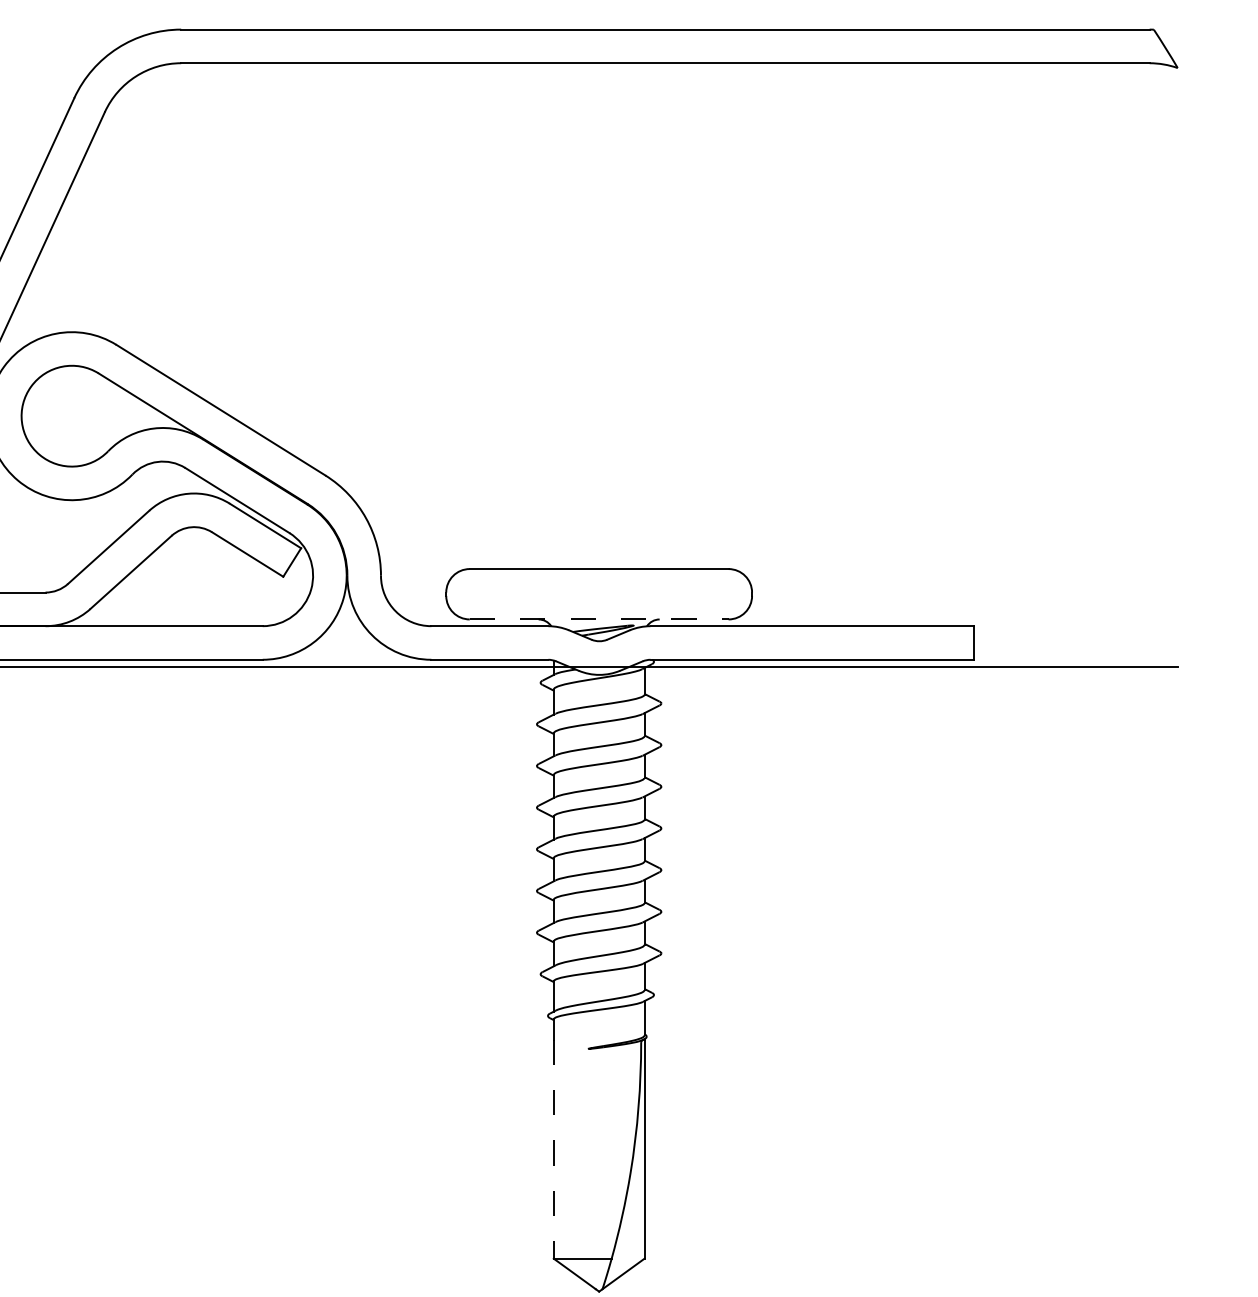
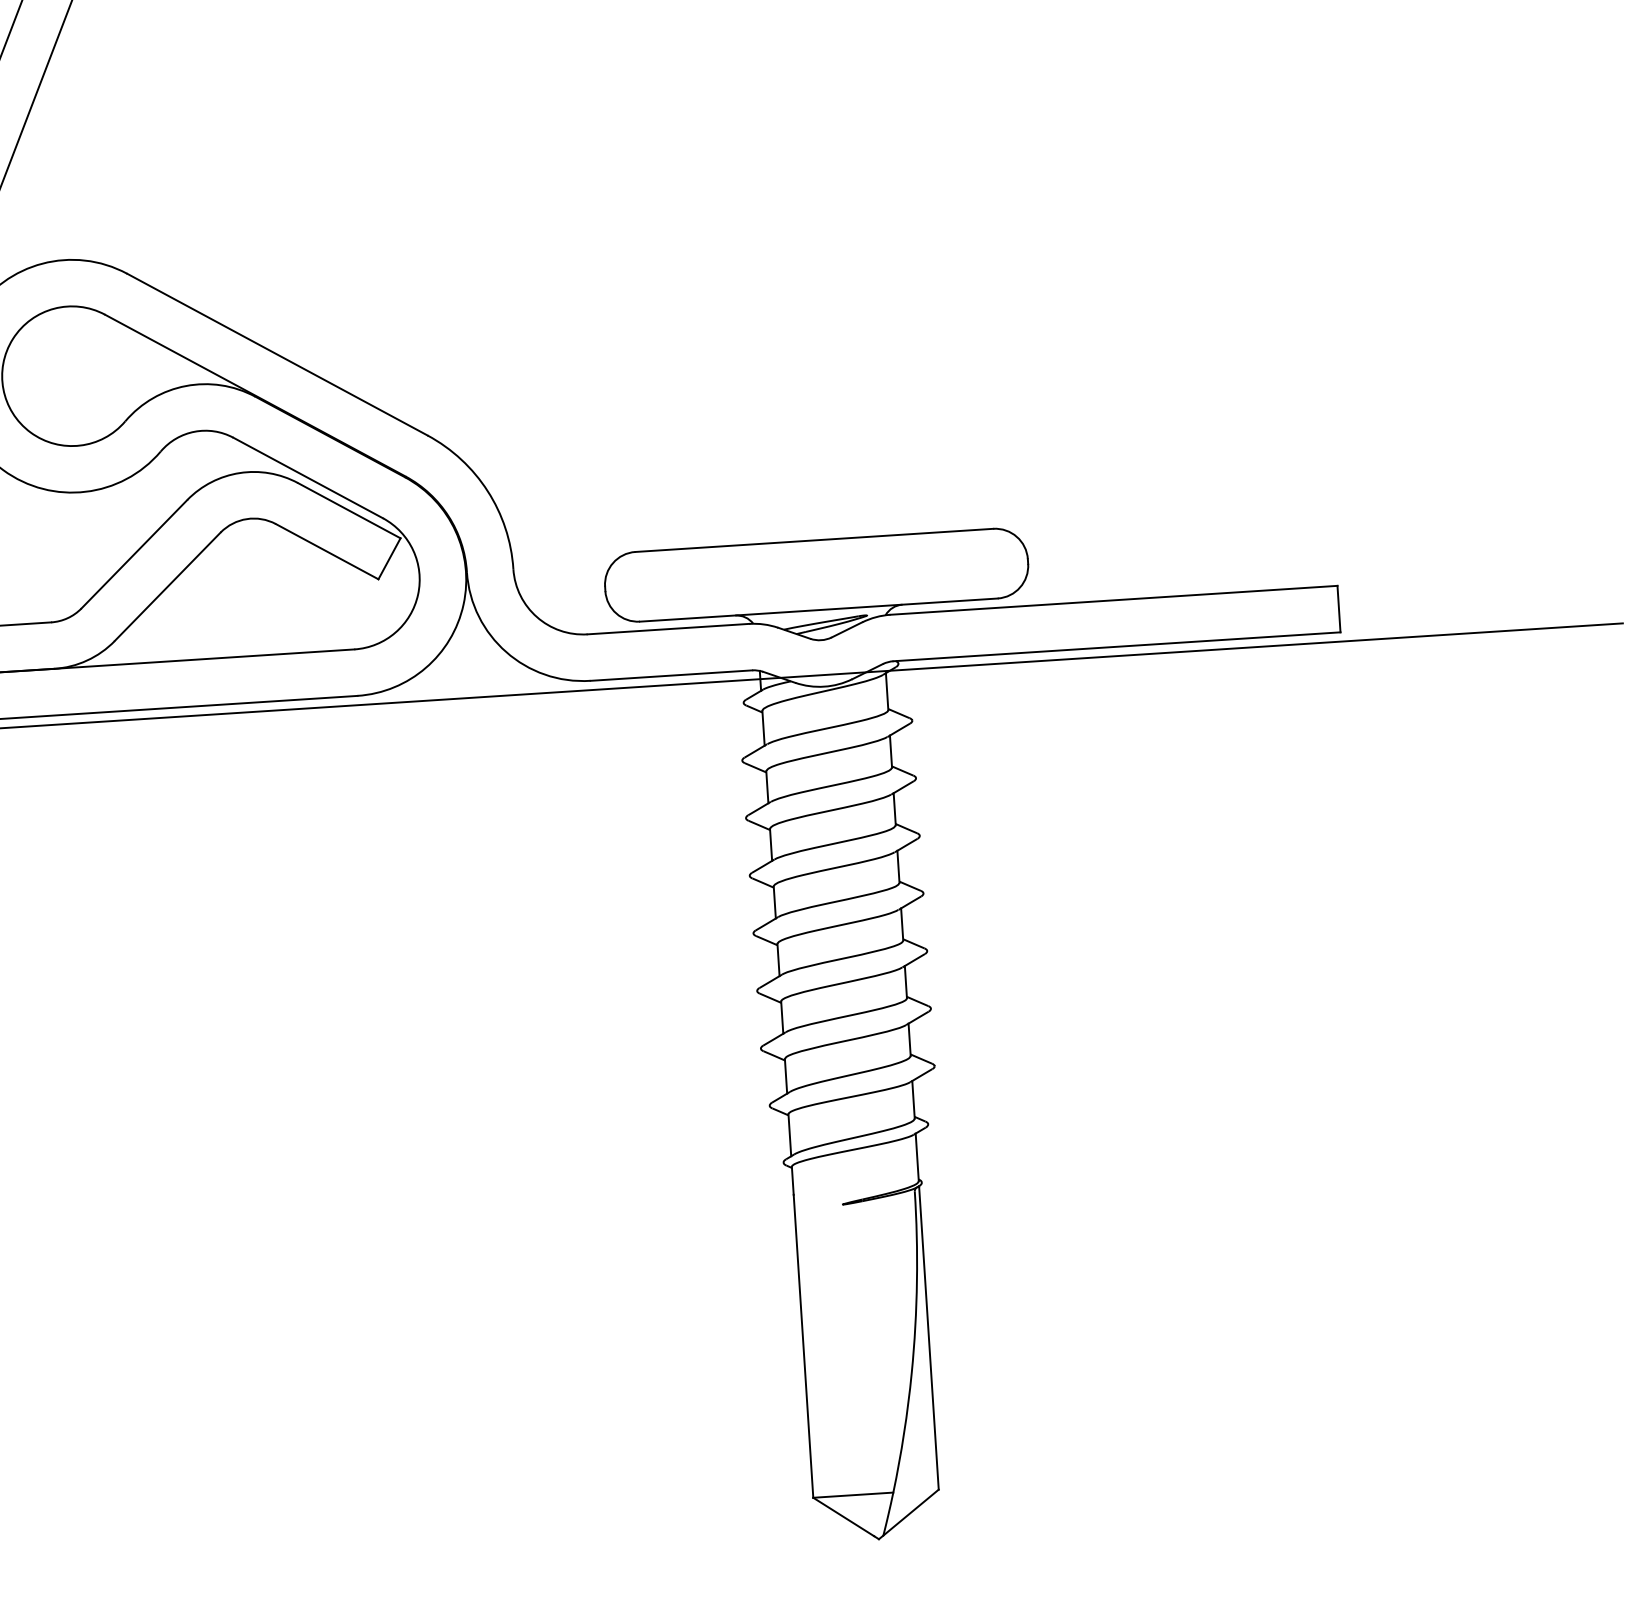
line: (599, 619) -> (819, 610), dashed -> solid
line: (553, 1149) -> (803, 1346), dashed -> solid

